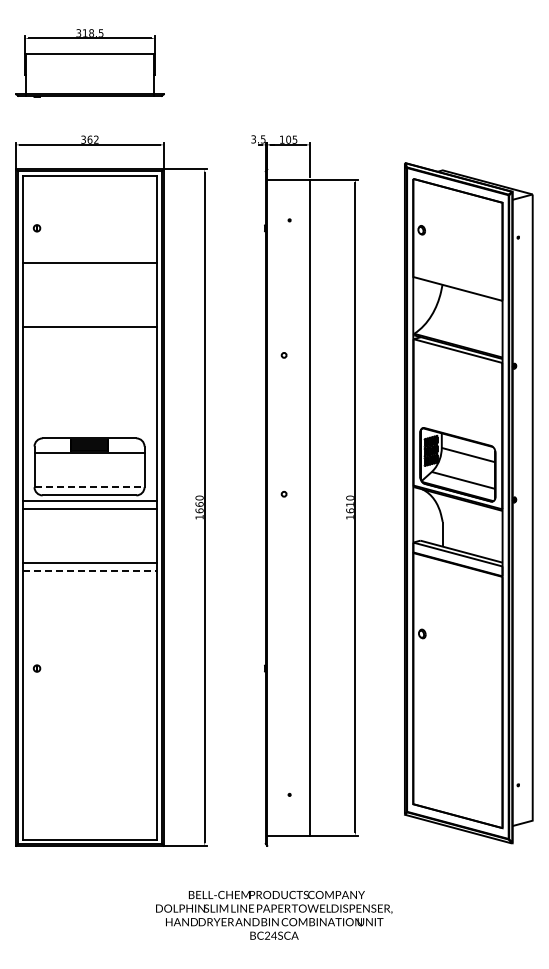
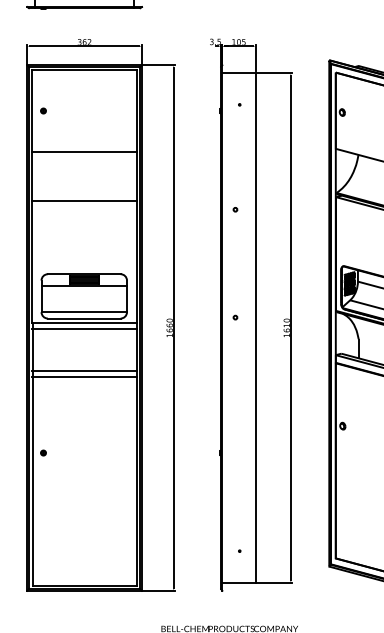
line: (89, 263) -> (84, 152), moved
line: (89, 327) -> (84, 201), moved
line: (90, 487) -> (85, 312), dashed -> solid
line: (90, 571) -> (85, 377), dashed -> solid

